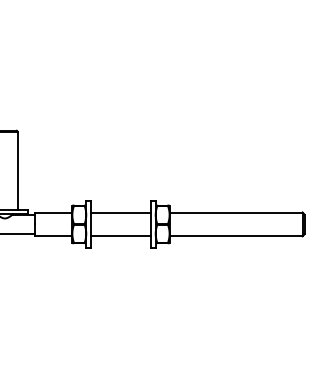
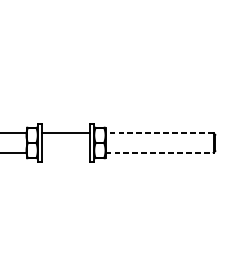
line: (235, 212) -> (159, 133), solid -> dashed
line: (120, 236) -> (65, 152), removed
line: (236, 236) -> (159, 152), solid -> dashed

